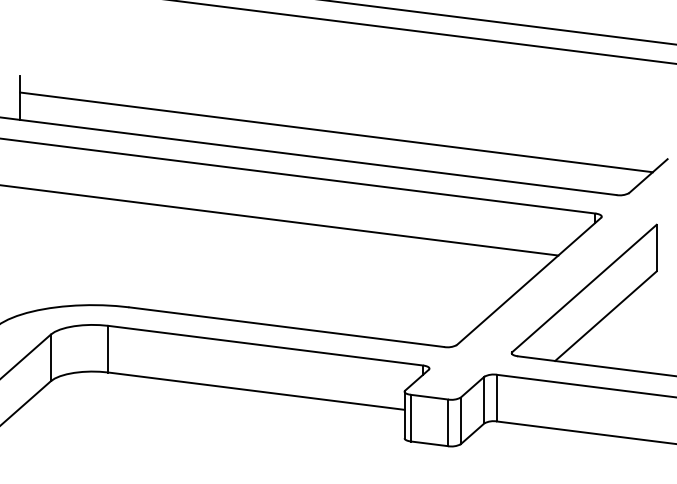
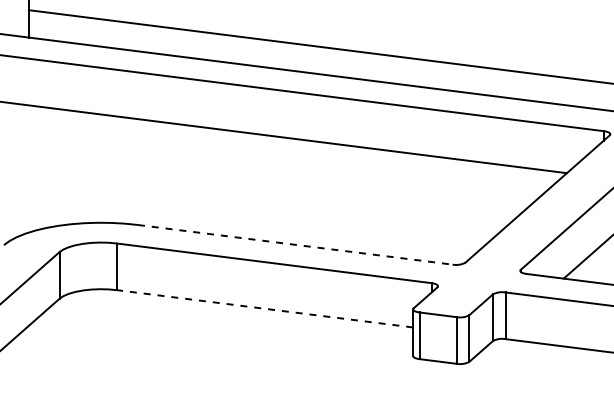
line: (286, 327) -> (295, 245), solid -> dashed
line: (255, 391) -> (264, 309), solid -> dashed

